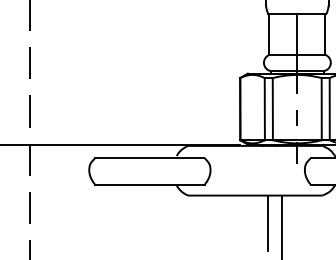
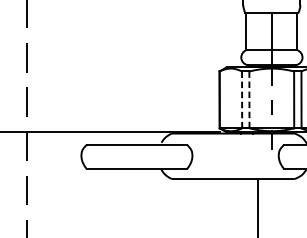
line: (264, 108) -> (241, 99), solid -> dashed
line: (272, 109) -> (249, 100), solid -> dashed
line: (268, 222) -> (245, 203), removed

